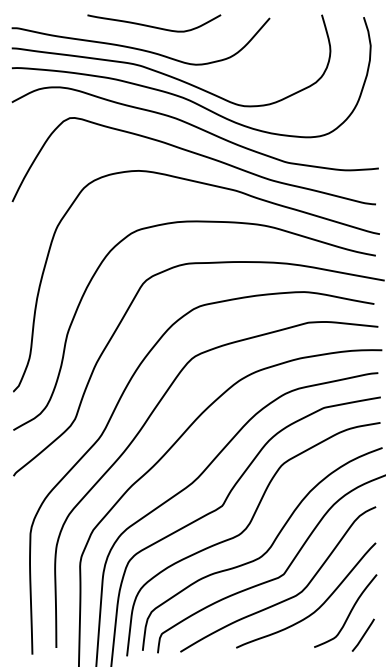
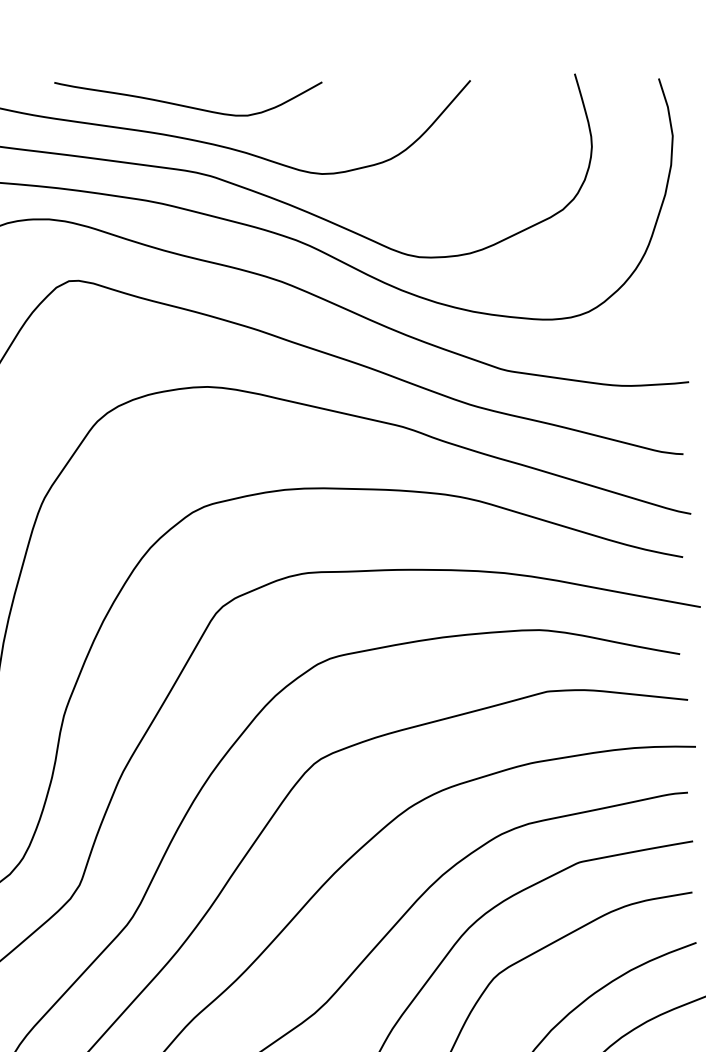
curve: (154, 26) -> (188, 105), moved

